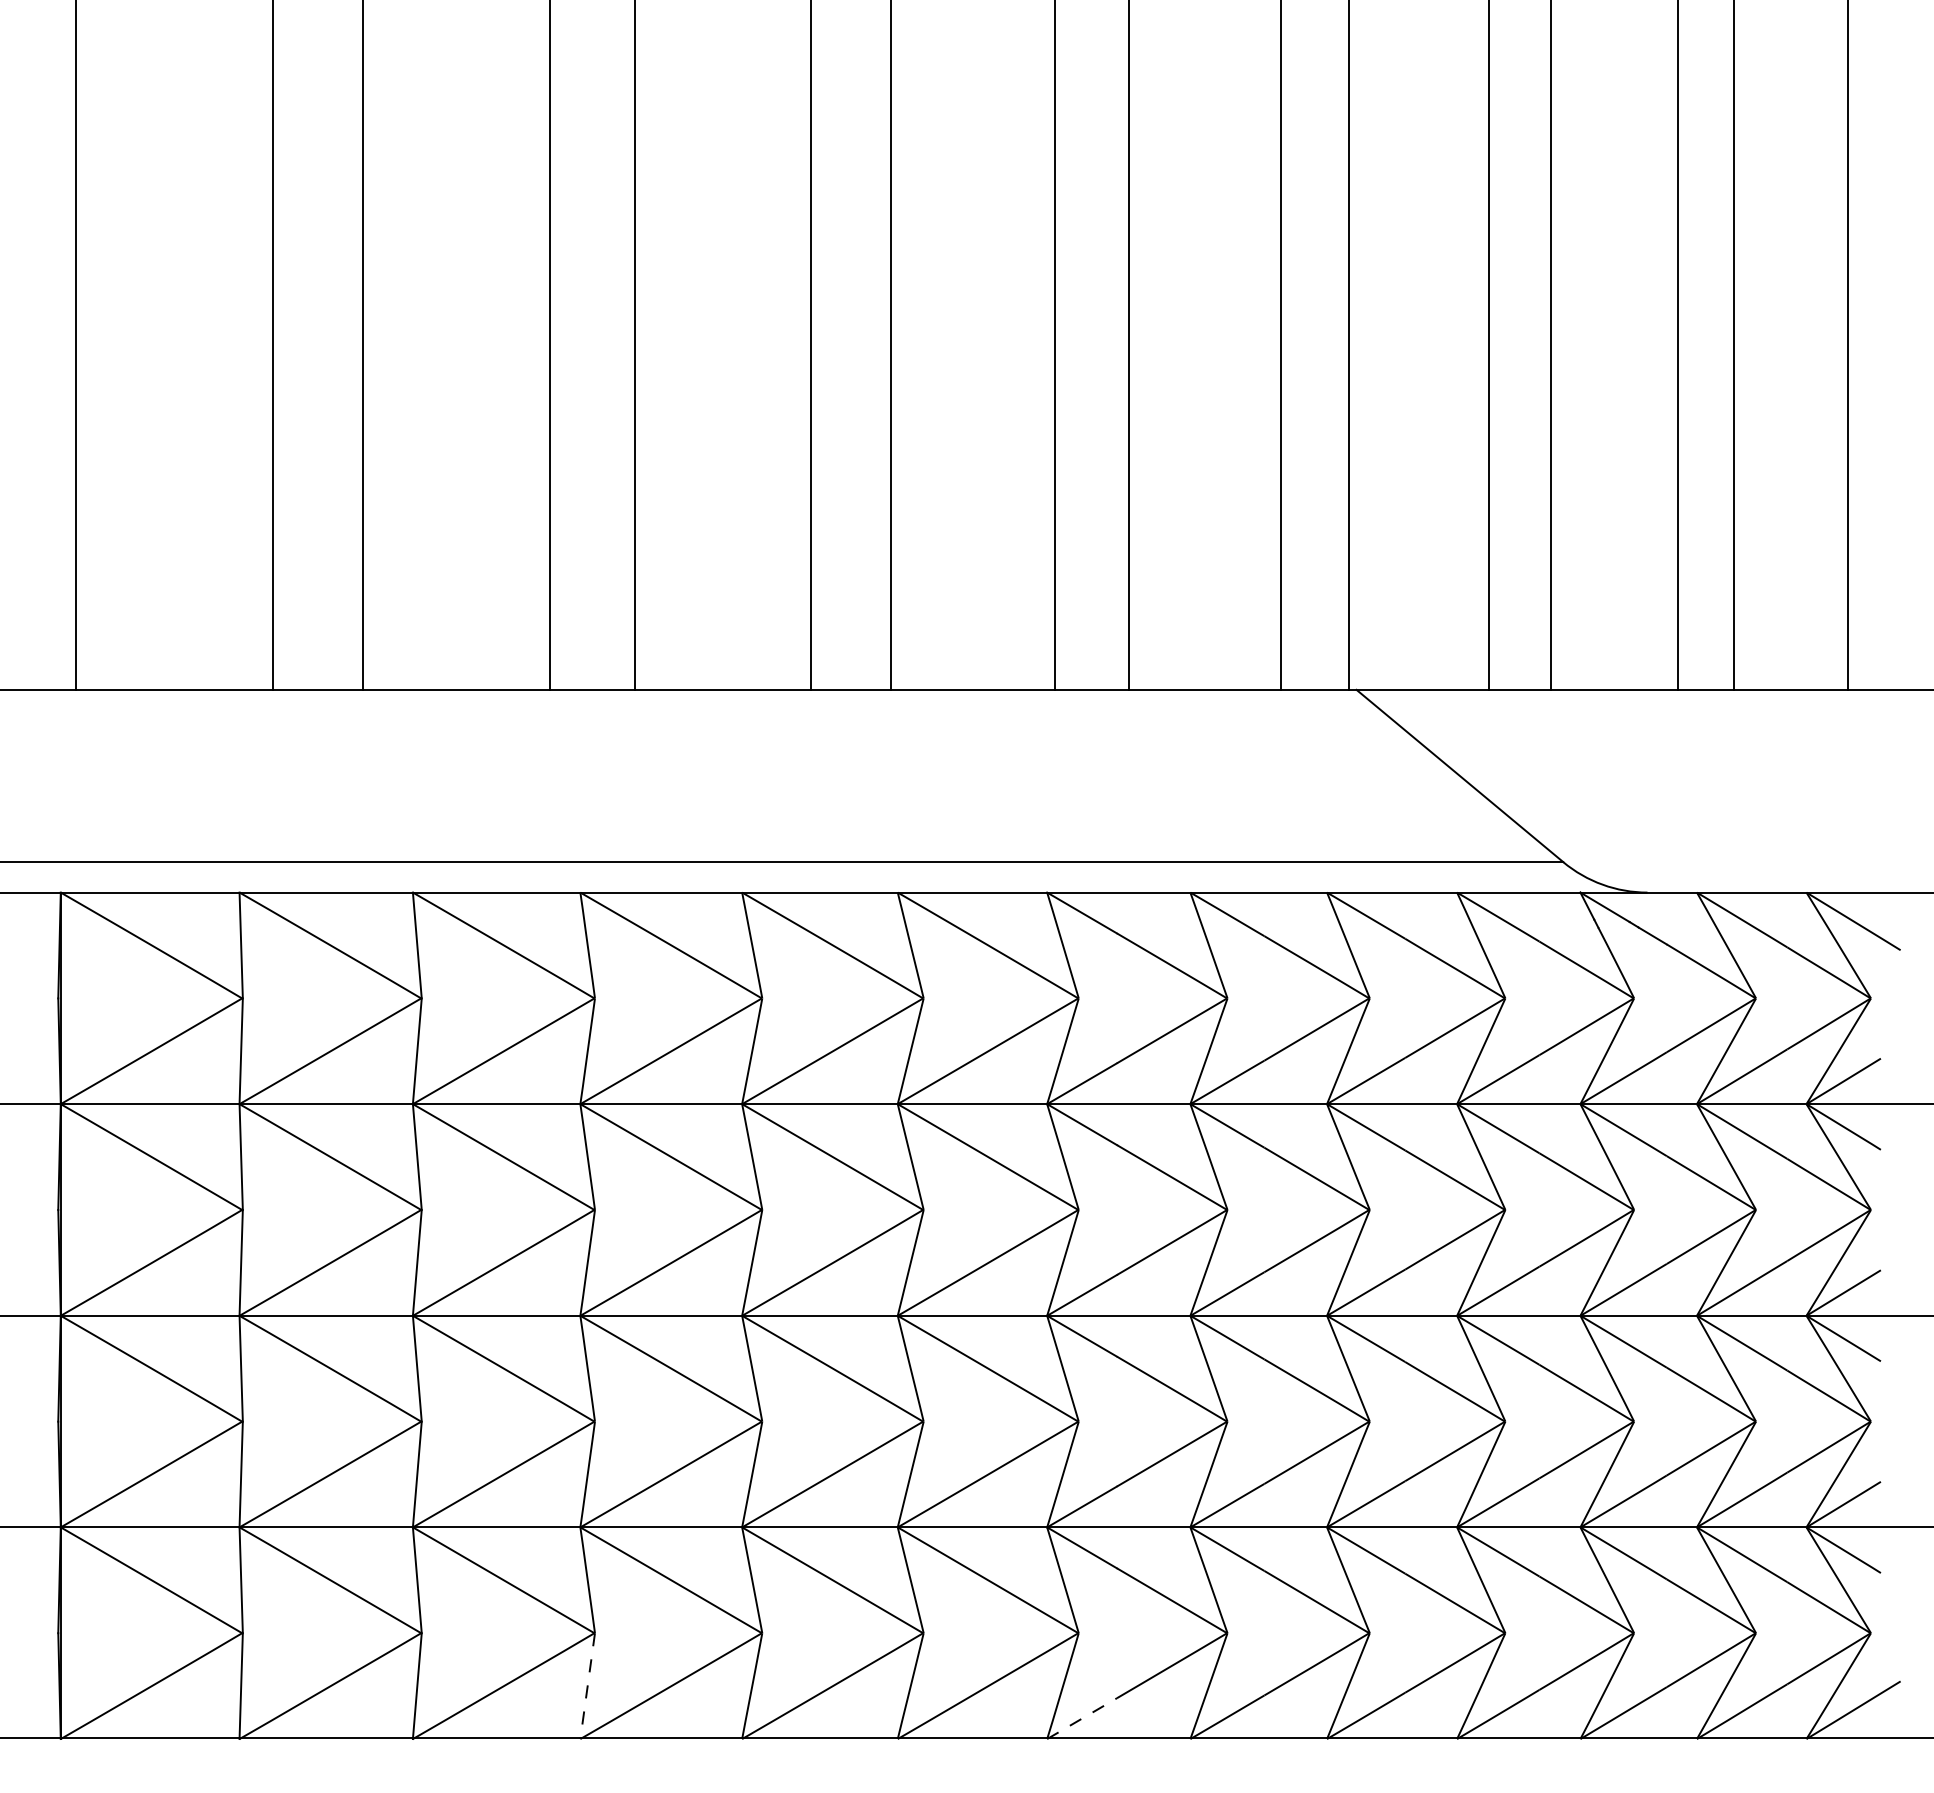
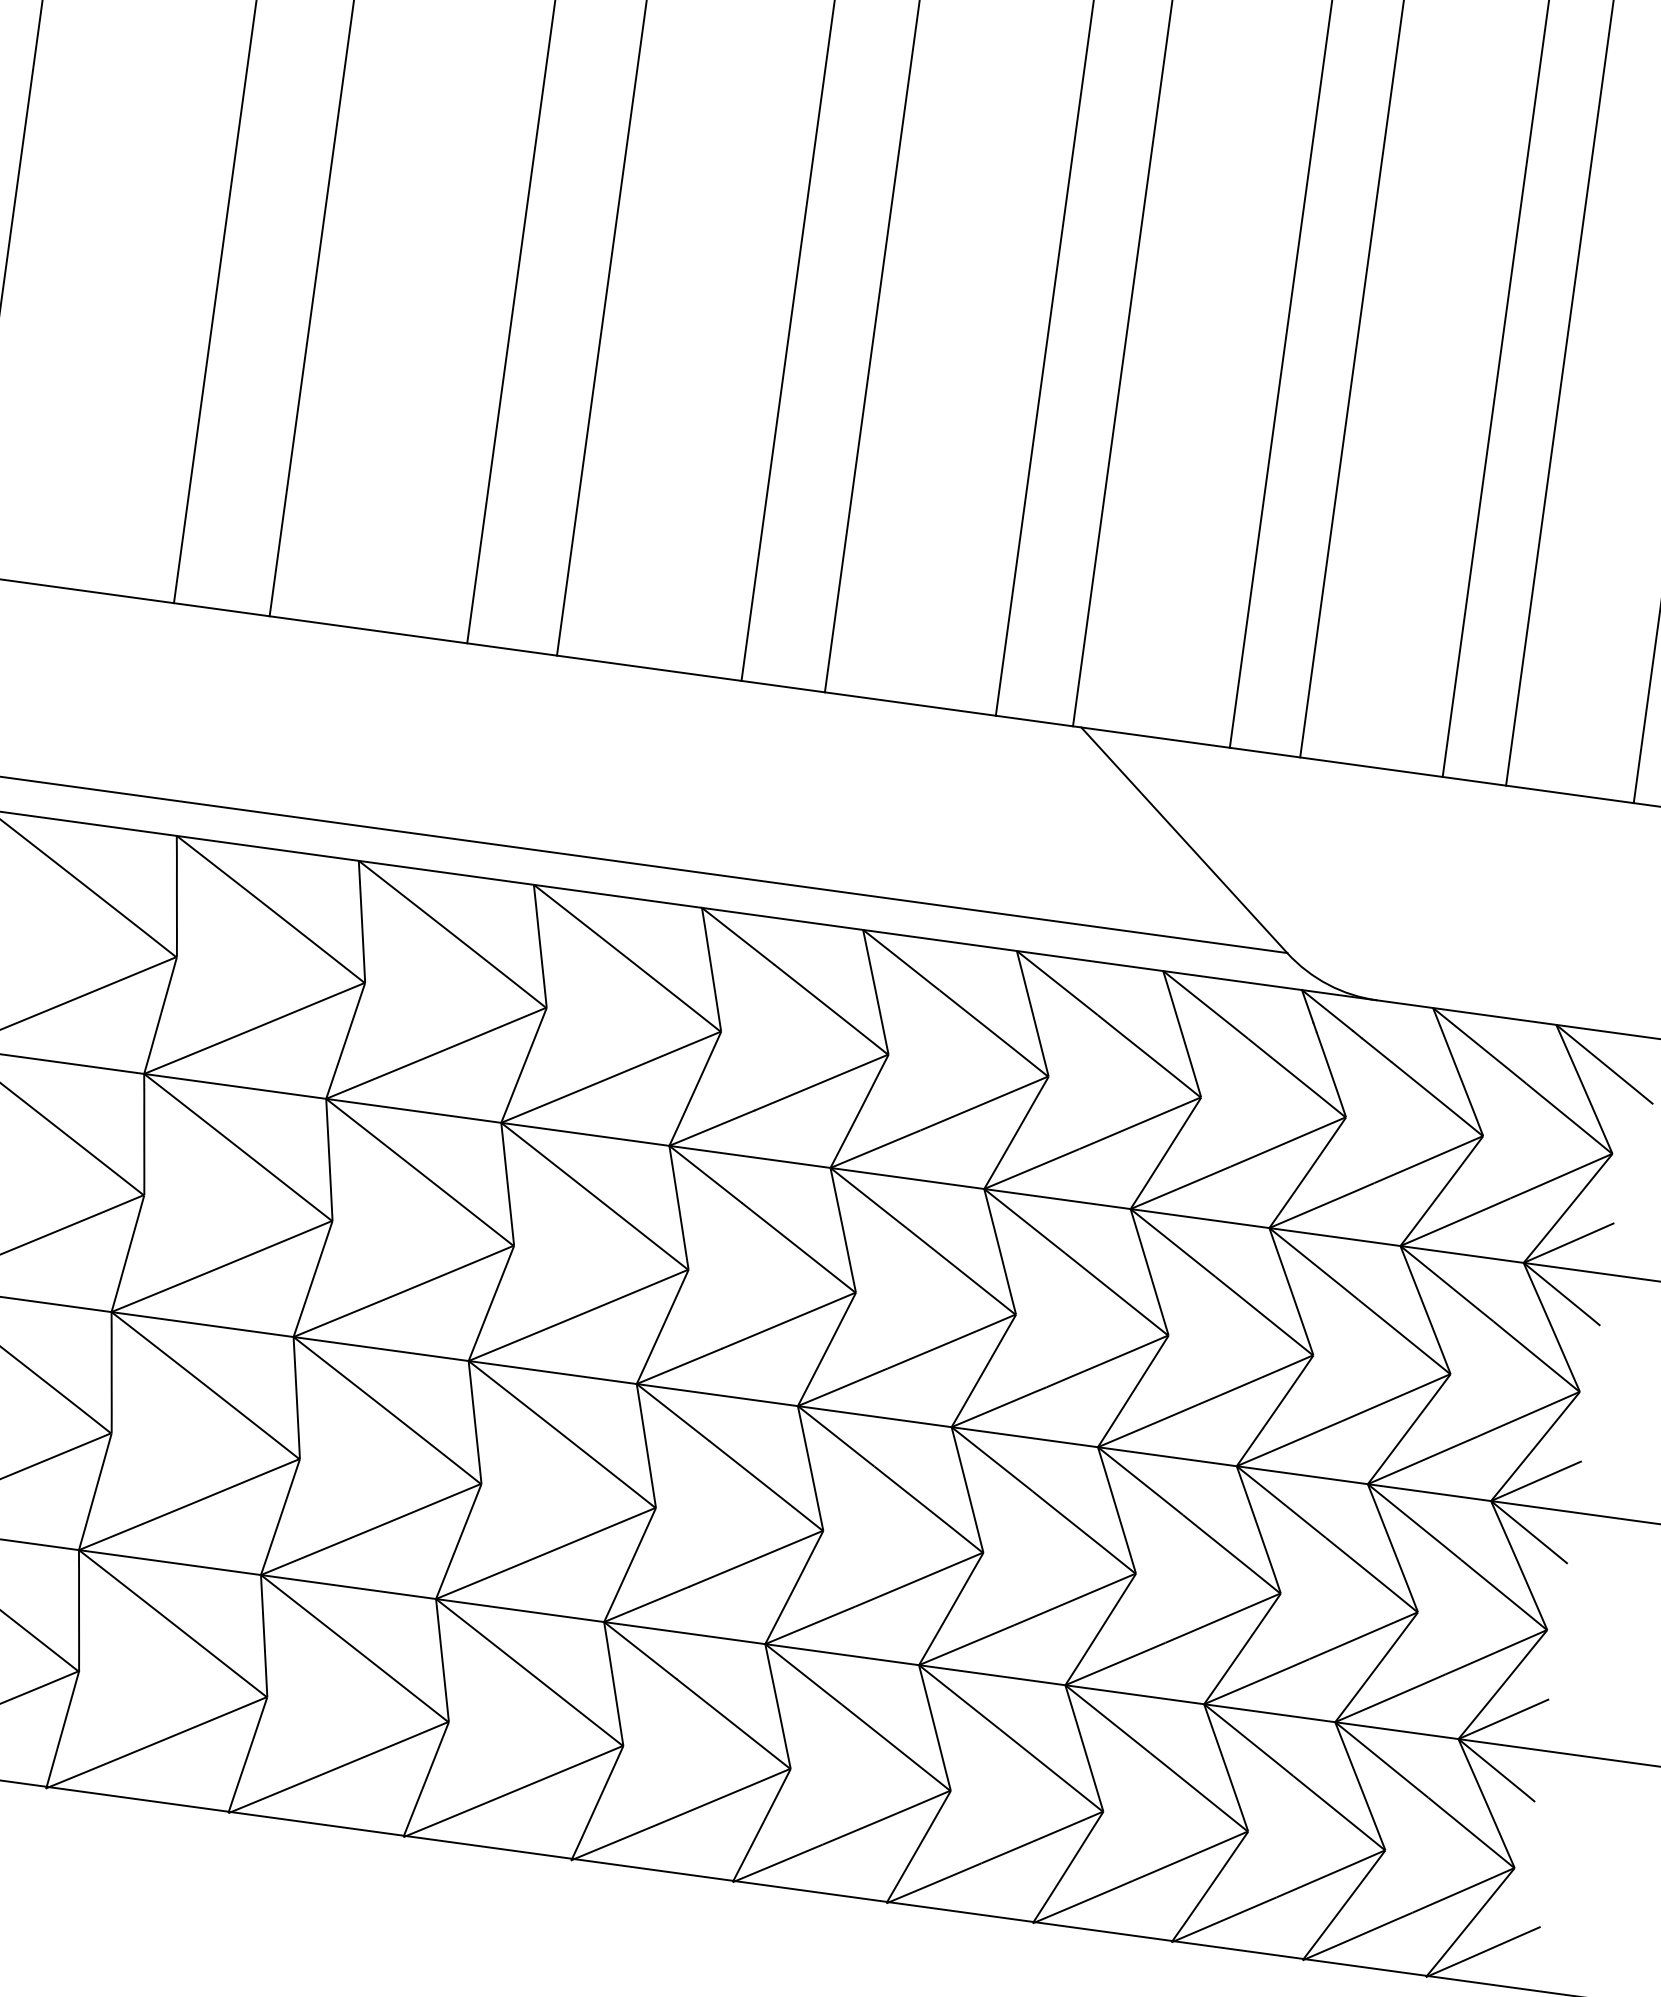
line: (587, 1686) -> (62, 1730), dashed -> solid
line: (1082, 1718) -> (614, 1842), dashed -> solid

